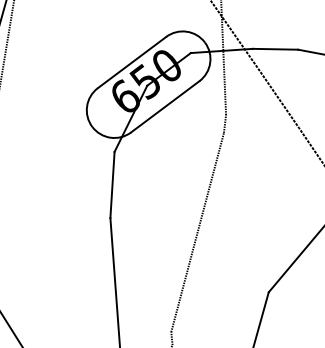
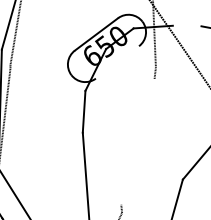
line: (274, 48) -> (186, 25), removed
line: (165, 106) -> (117, 62), removed
line: (196, 232) -> (137, 141), removed

